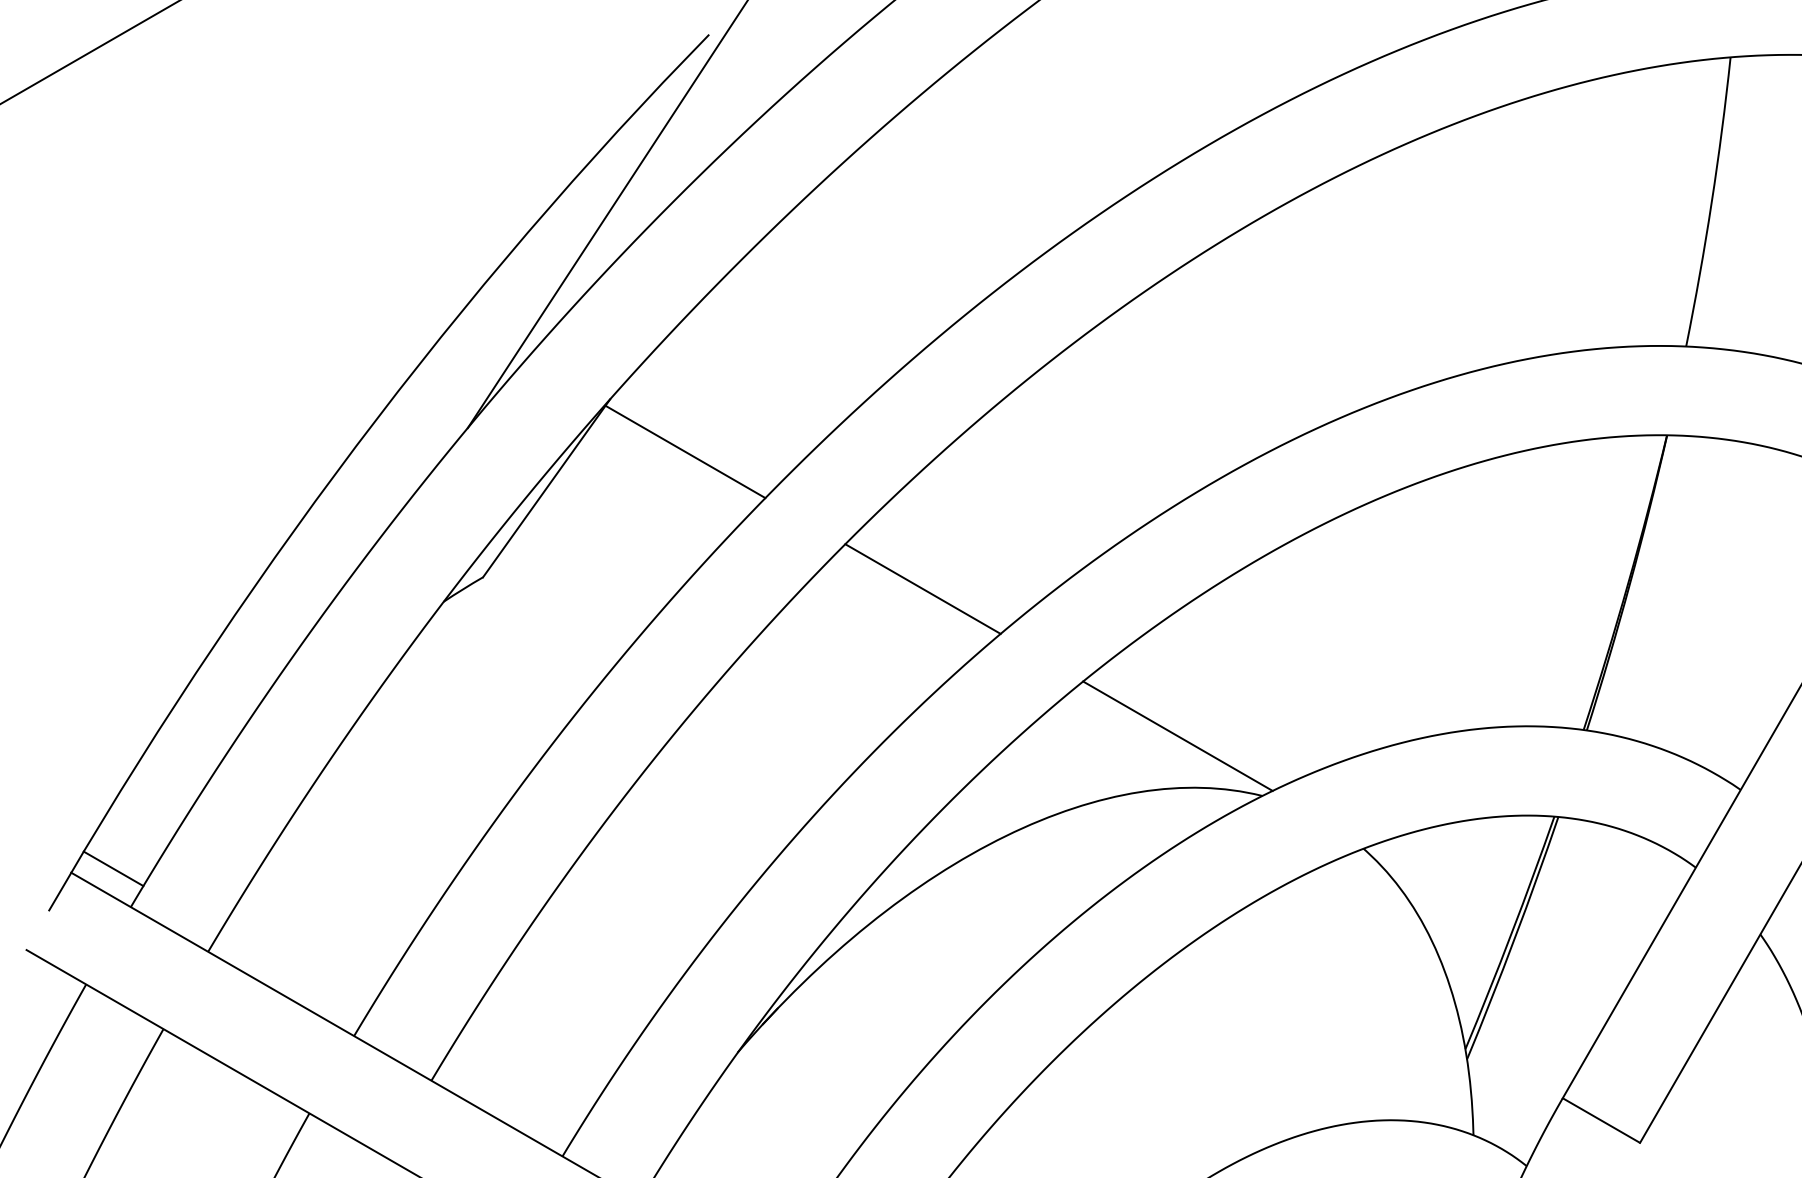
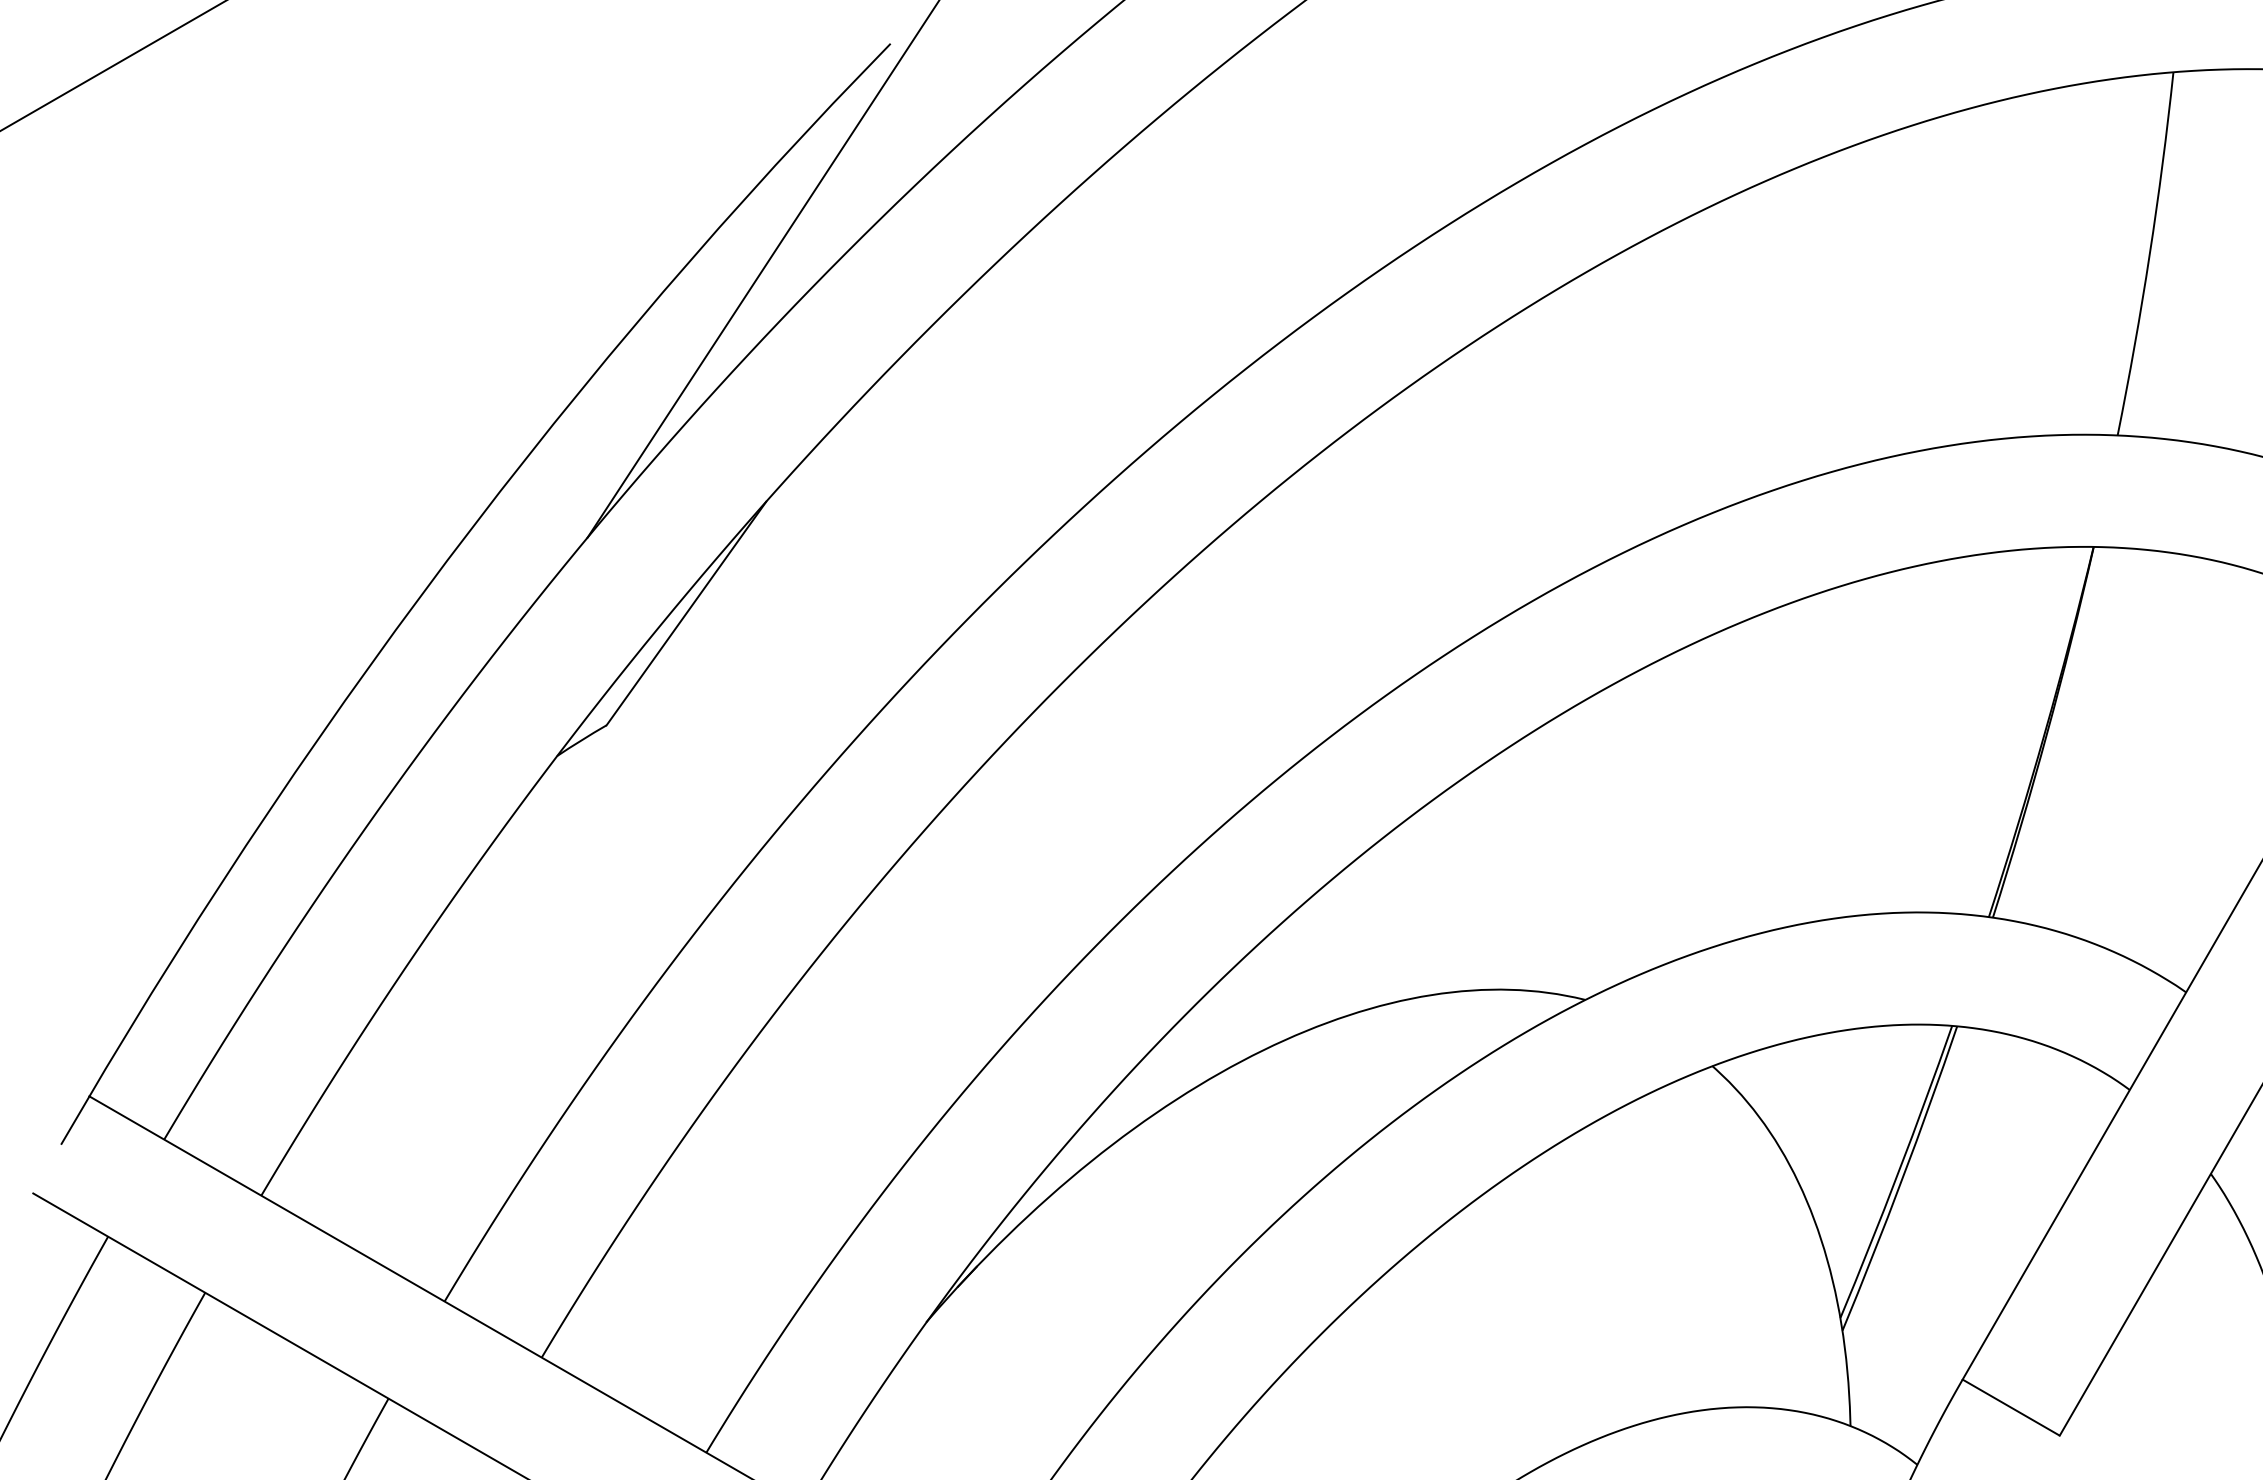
line: (685, 451) -> (860, 567), removed
line: (922, 588) -> (1158, 739), removed
line: (1178, 735) -> (1479, 924), removed
line: (113, 868) -> (142, 1091), removed

